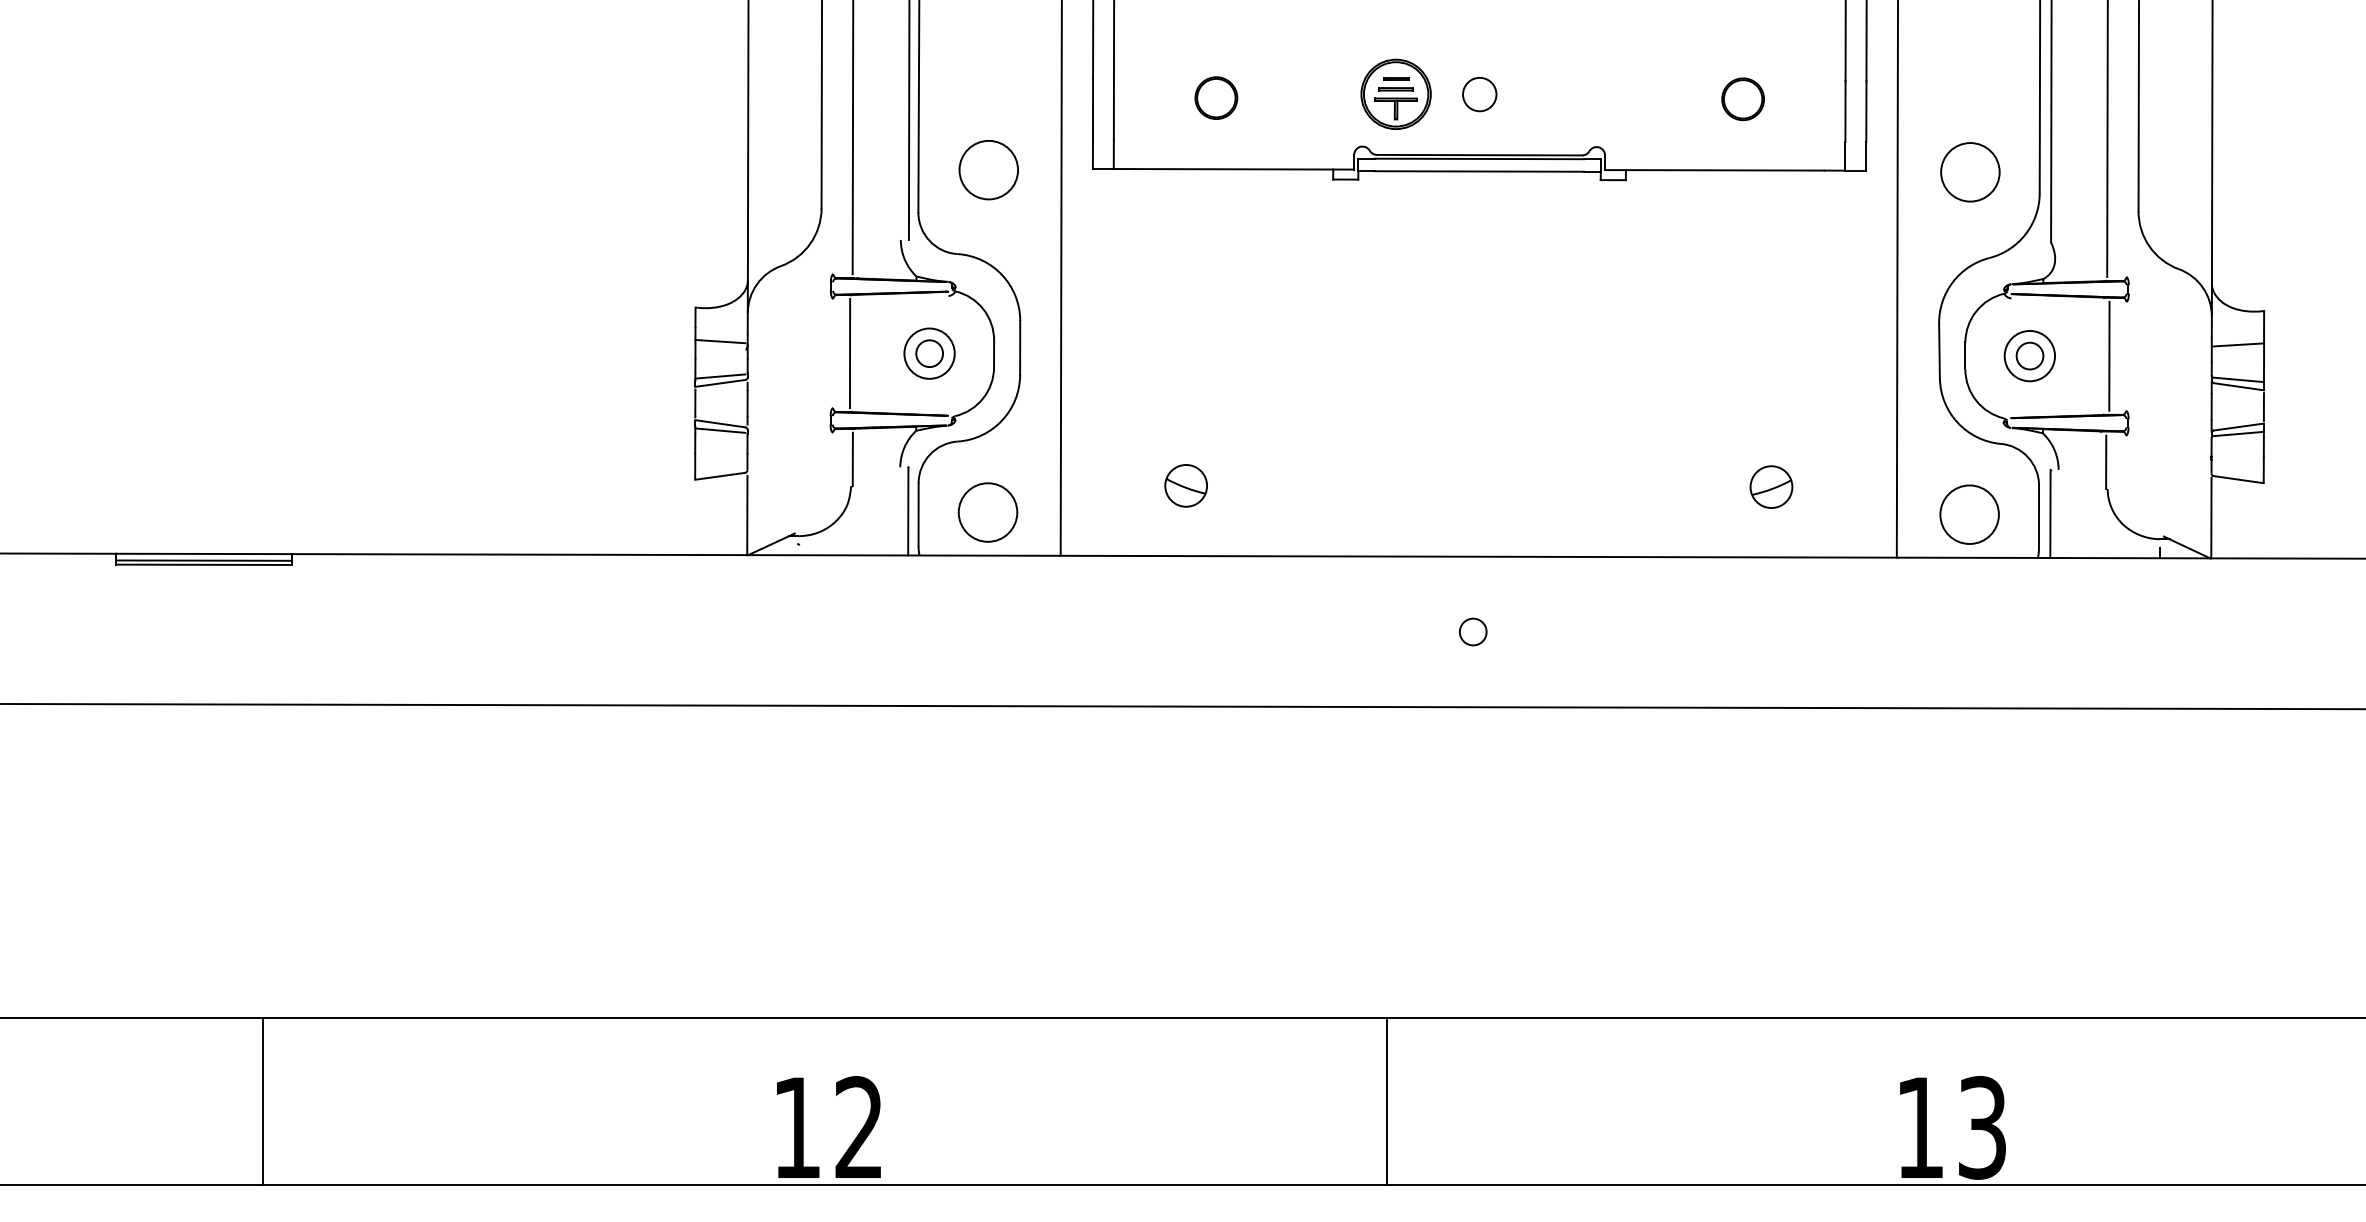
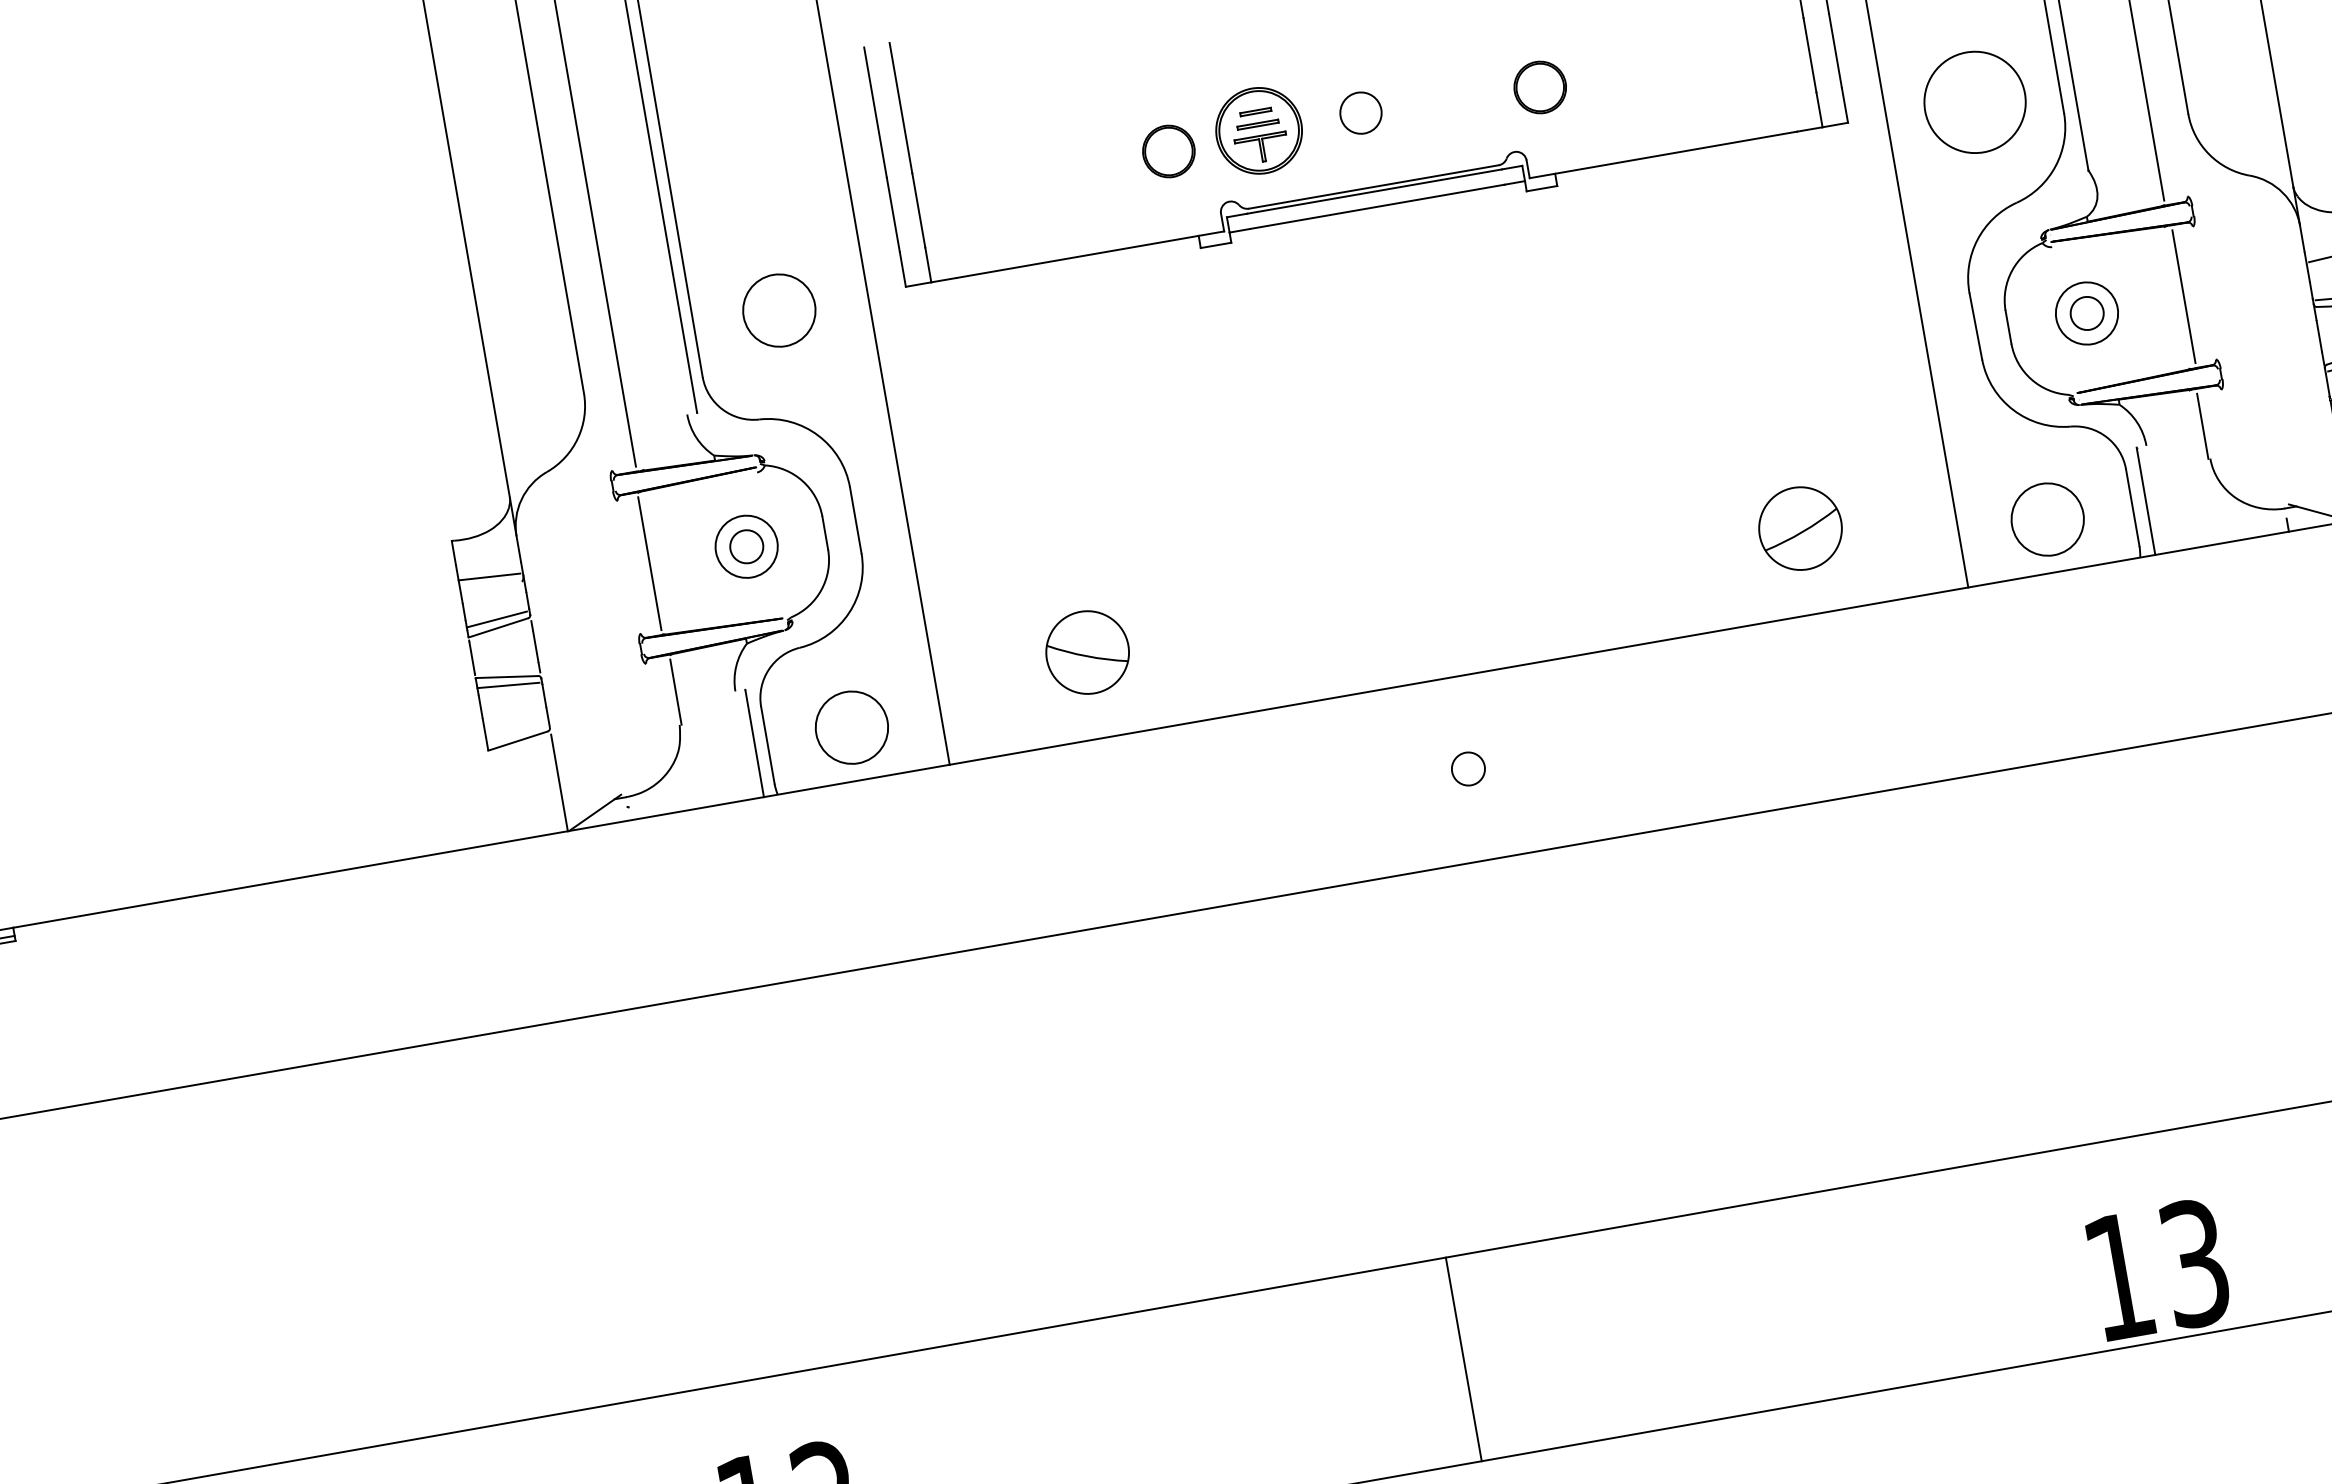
part: (1216, 97) -> (1168, 150), moved
part: (1742, 99) -> (1539, 87), moved
circle: (1970, 172) -> (1975, 102), size x1.4
part: (1185, 485) -> (1086, 652), size x1.6
part: (1771, 486) -> (1800, 527), size x1.6

